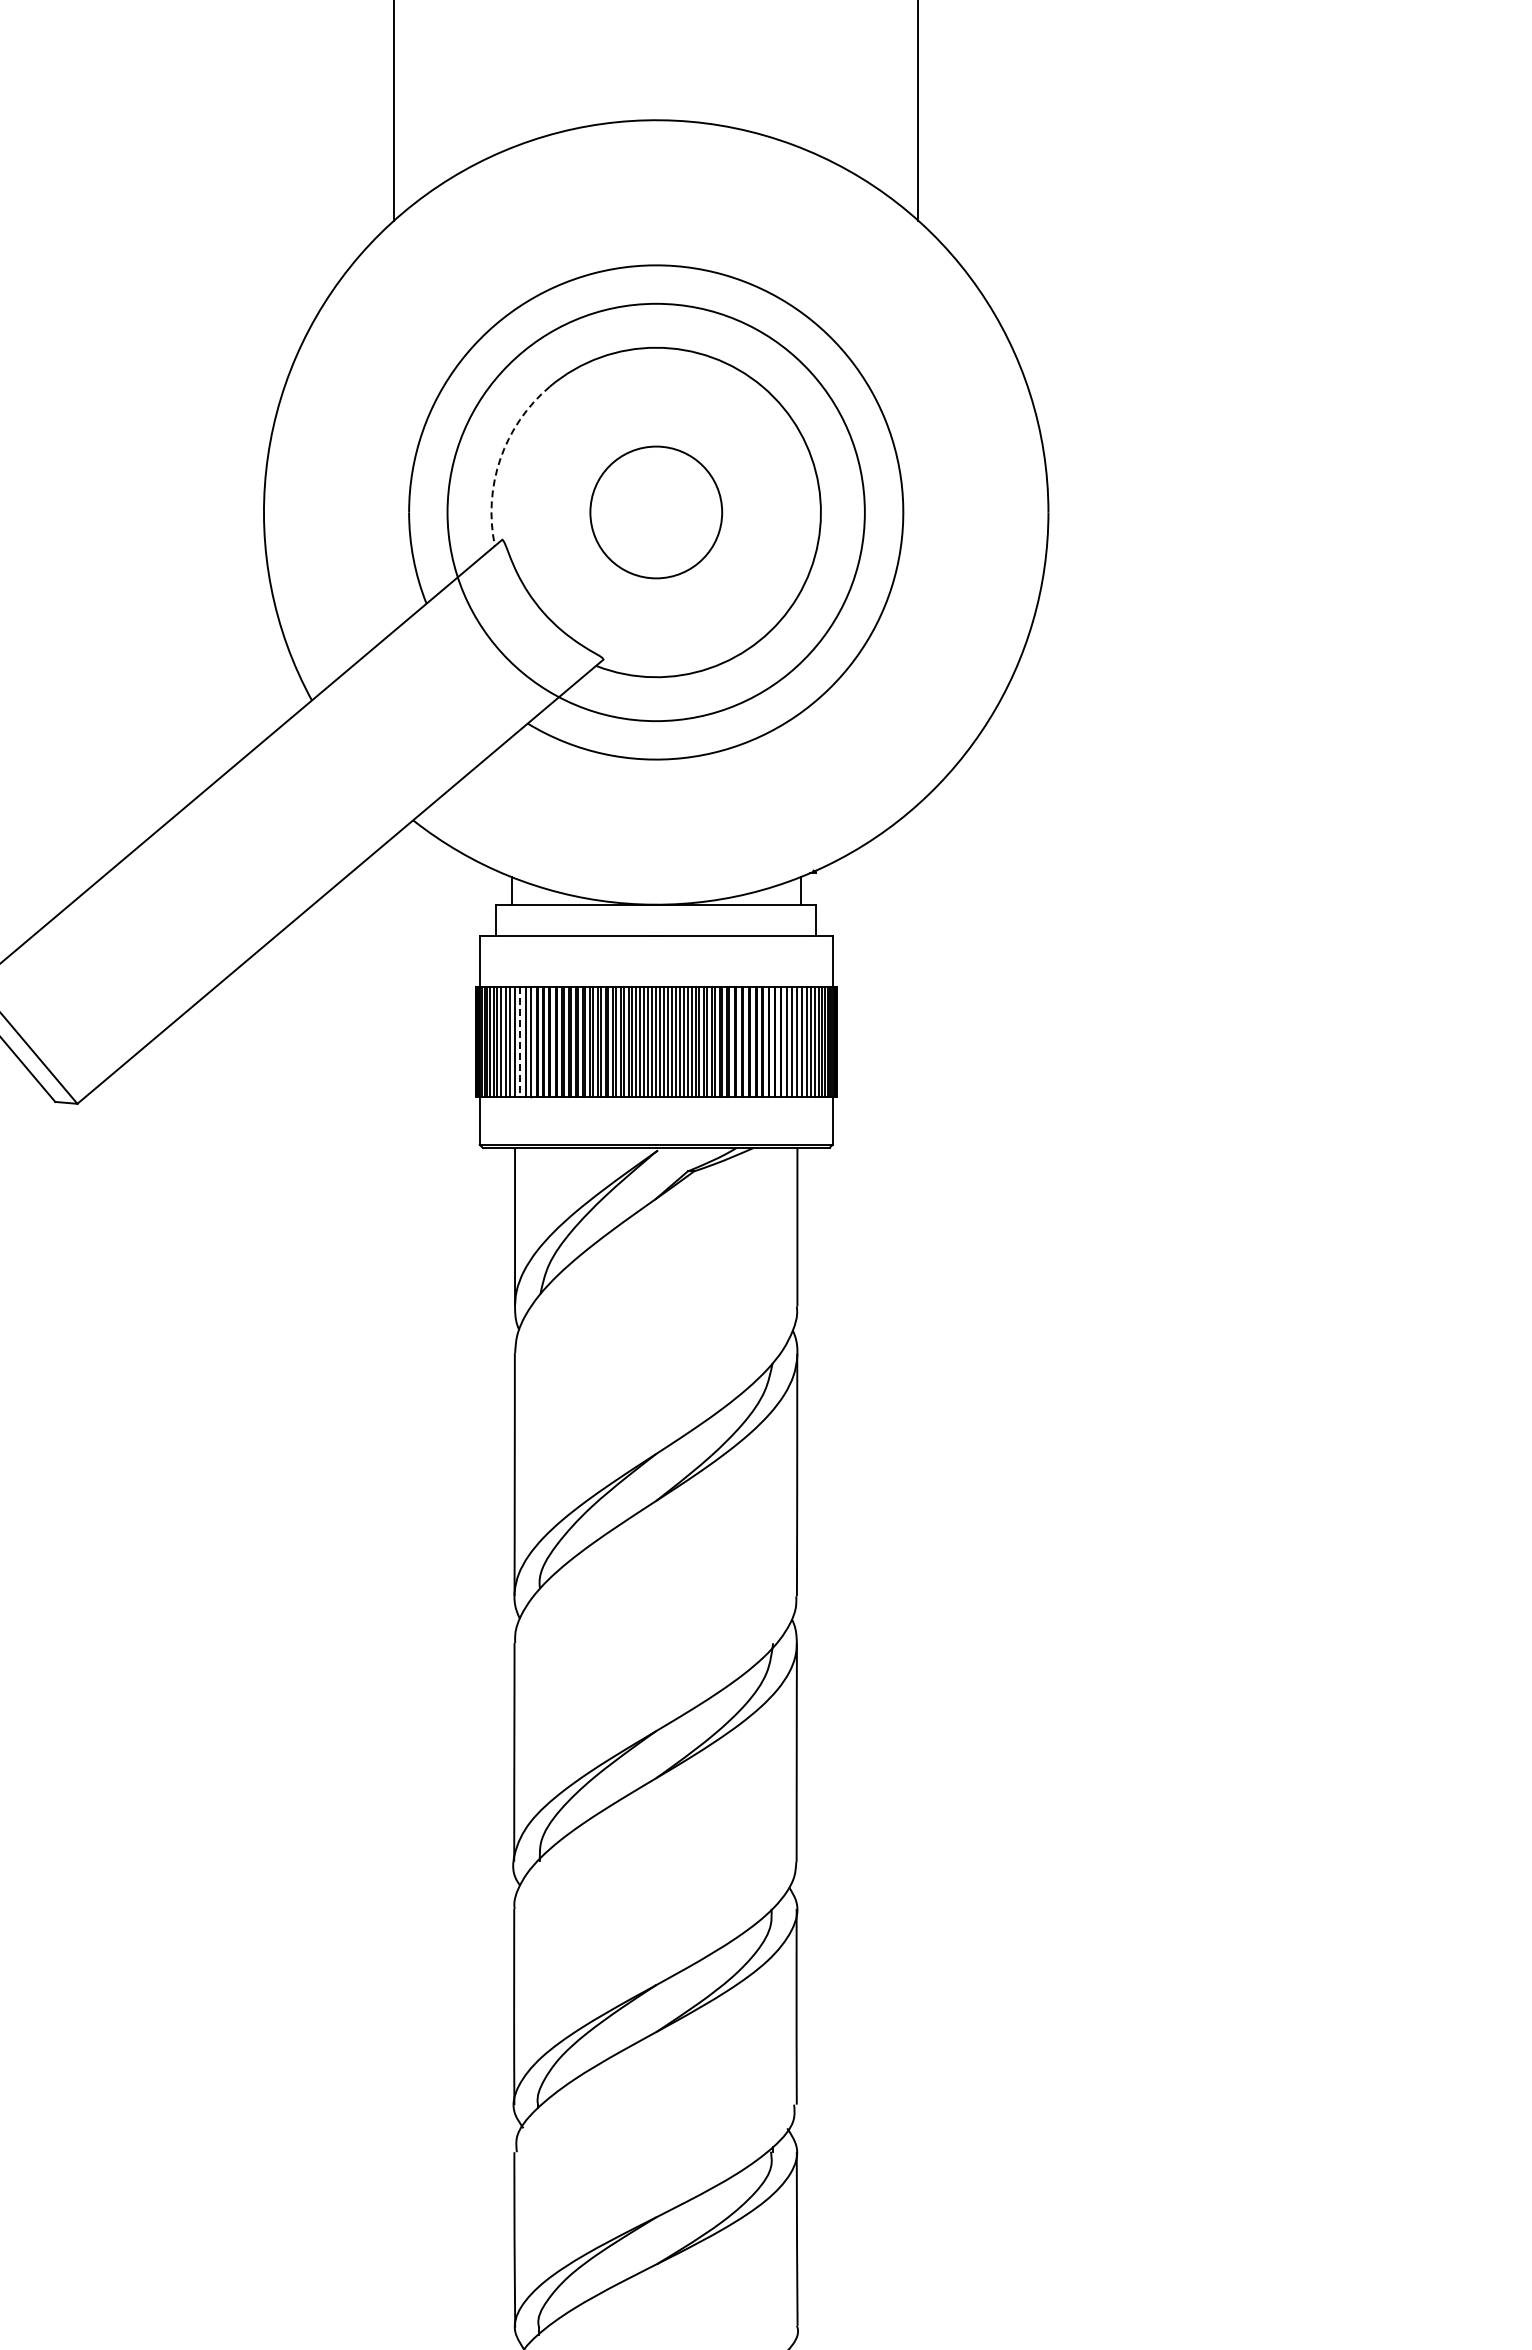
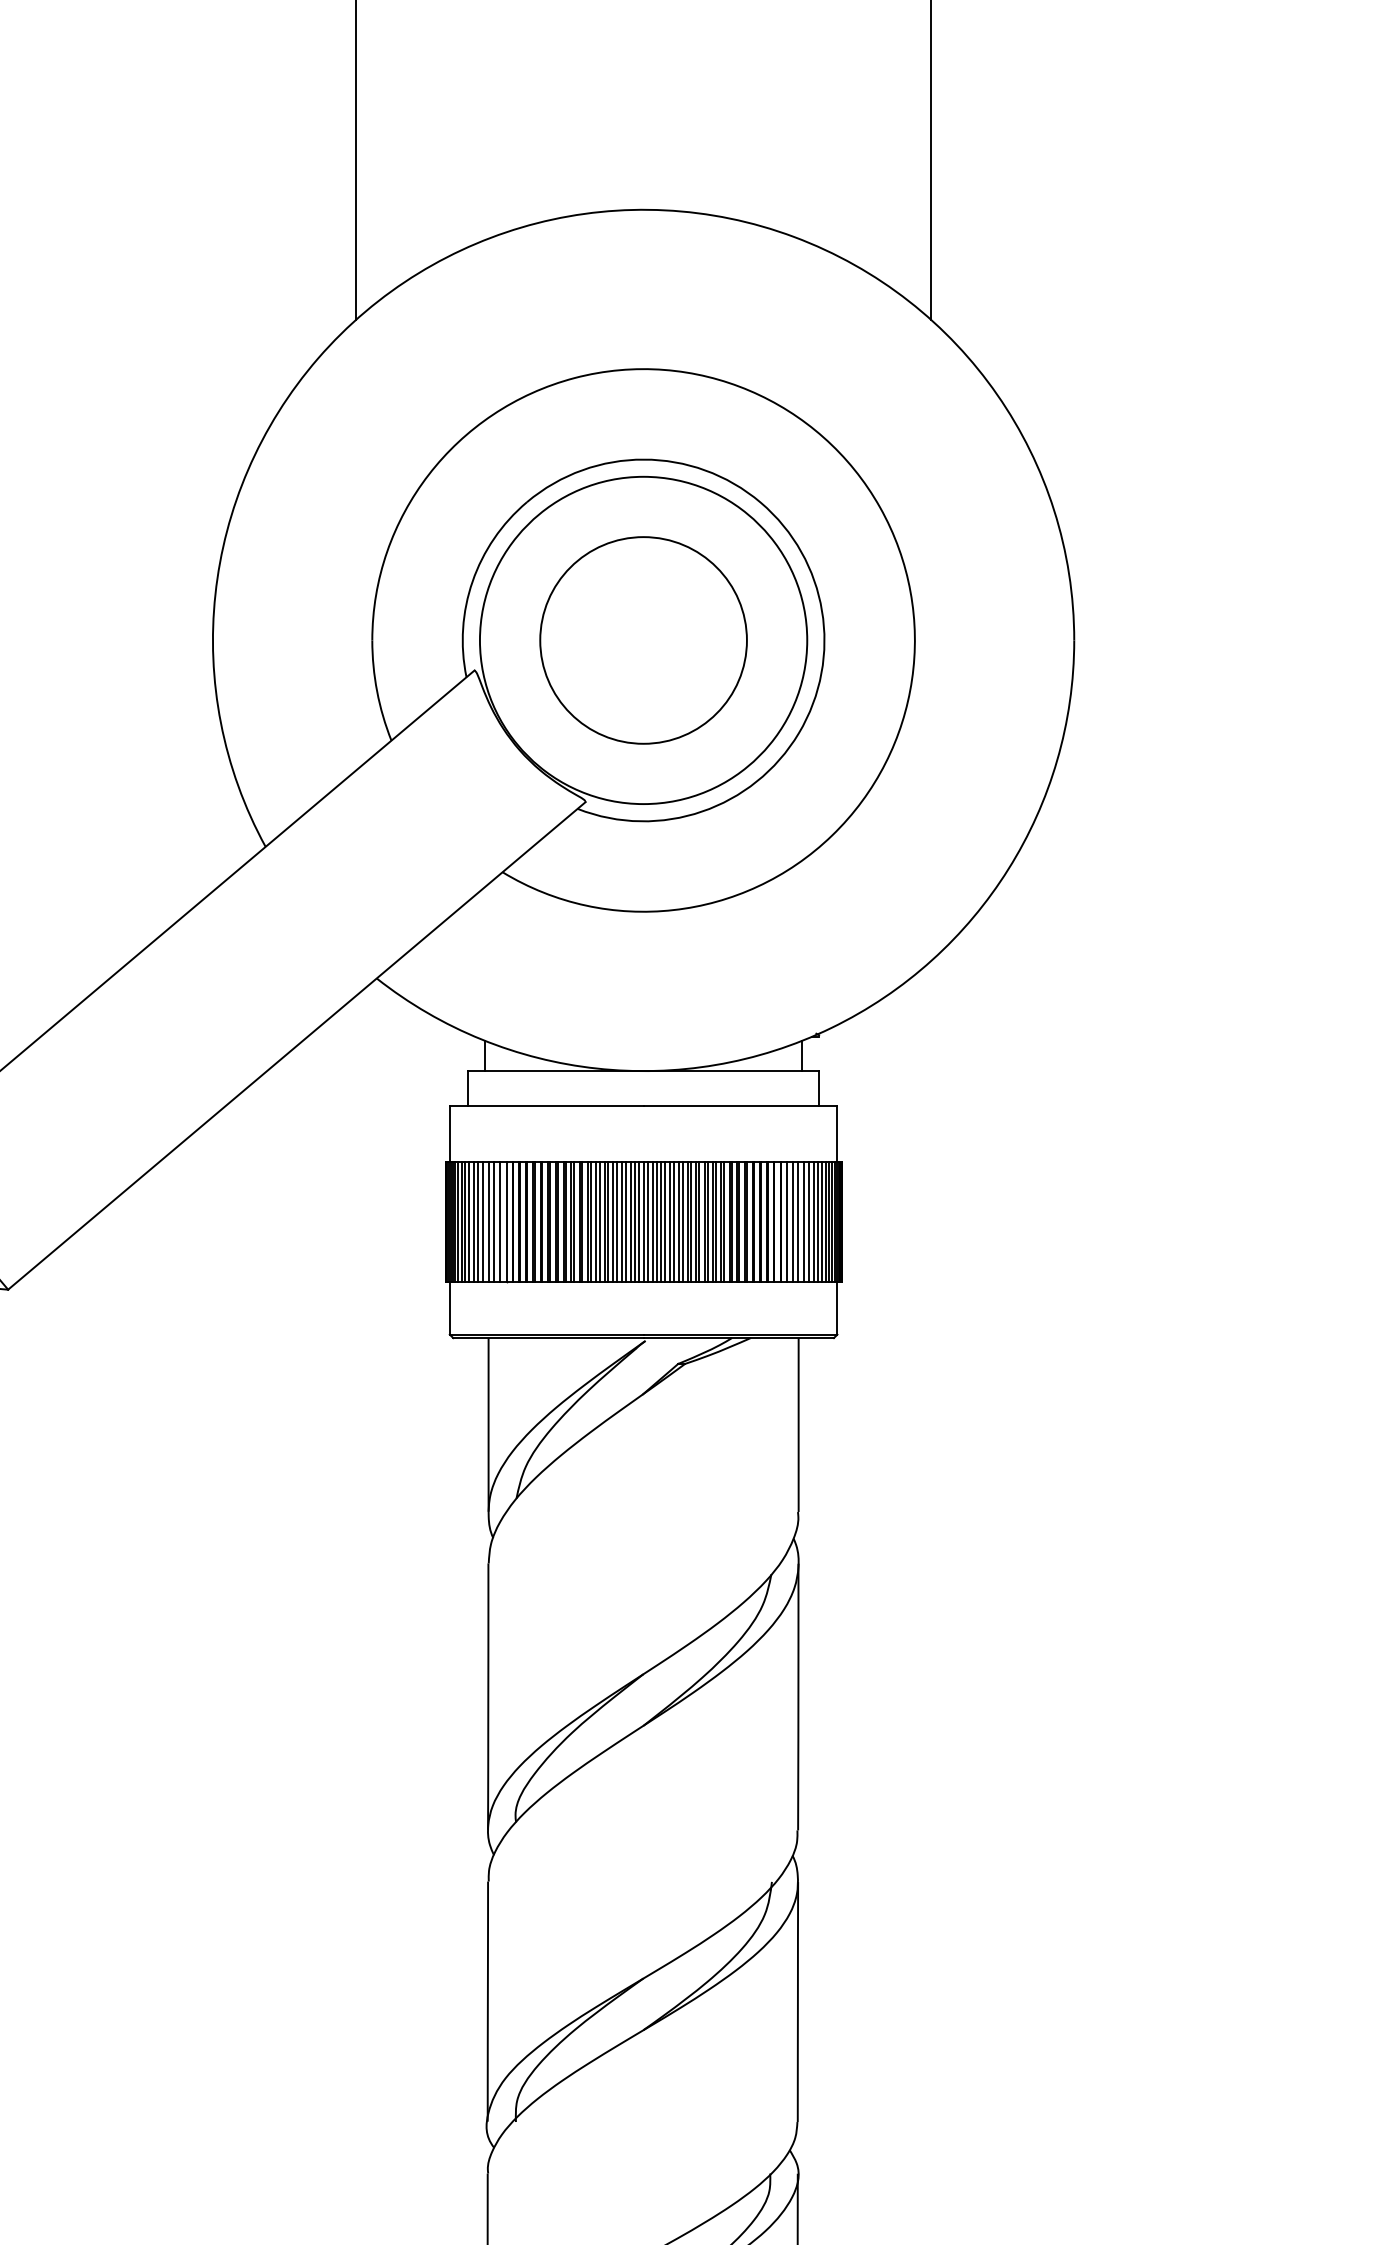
arc: (500, 458) -> (472, 581), dashed -> solid
circle: (656, 512) -> (643, 640), size x0.71
circle: (656, 512) -> (643, 640), size x1.43
line: (520, 1042) -> (494, 1222), dashed -> solid

